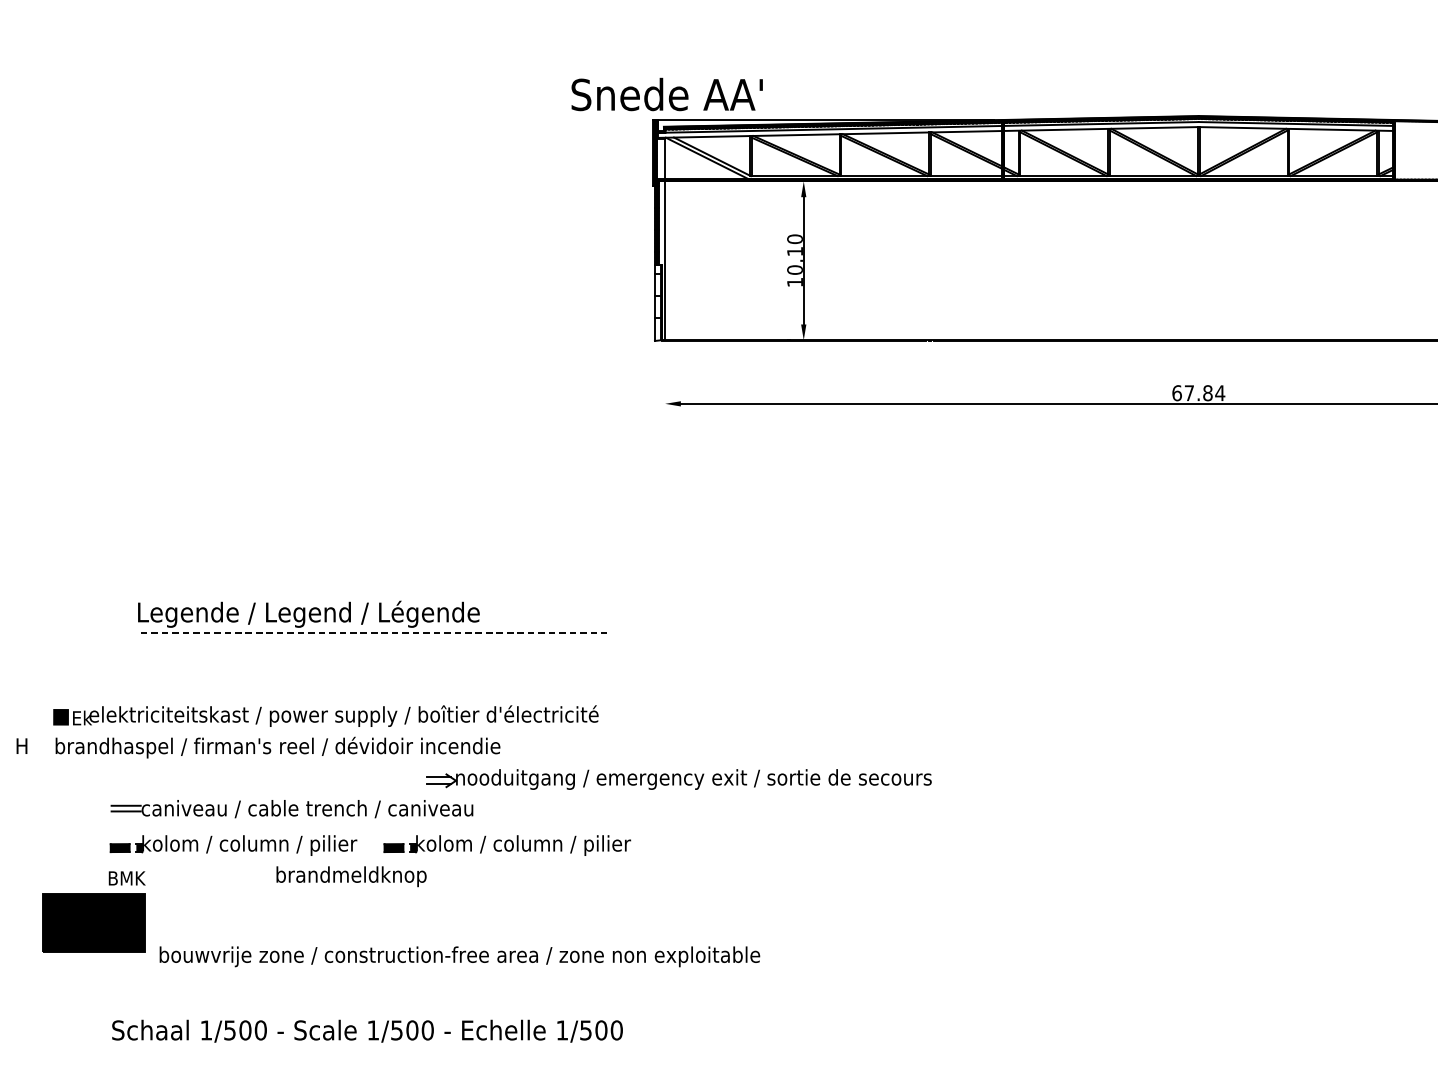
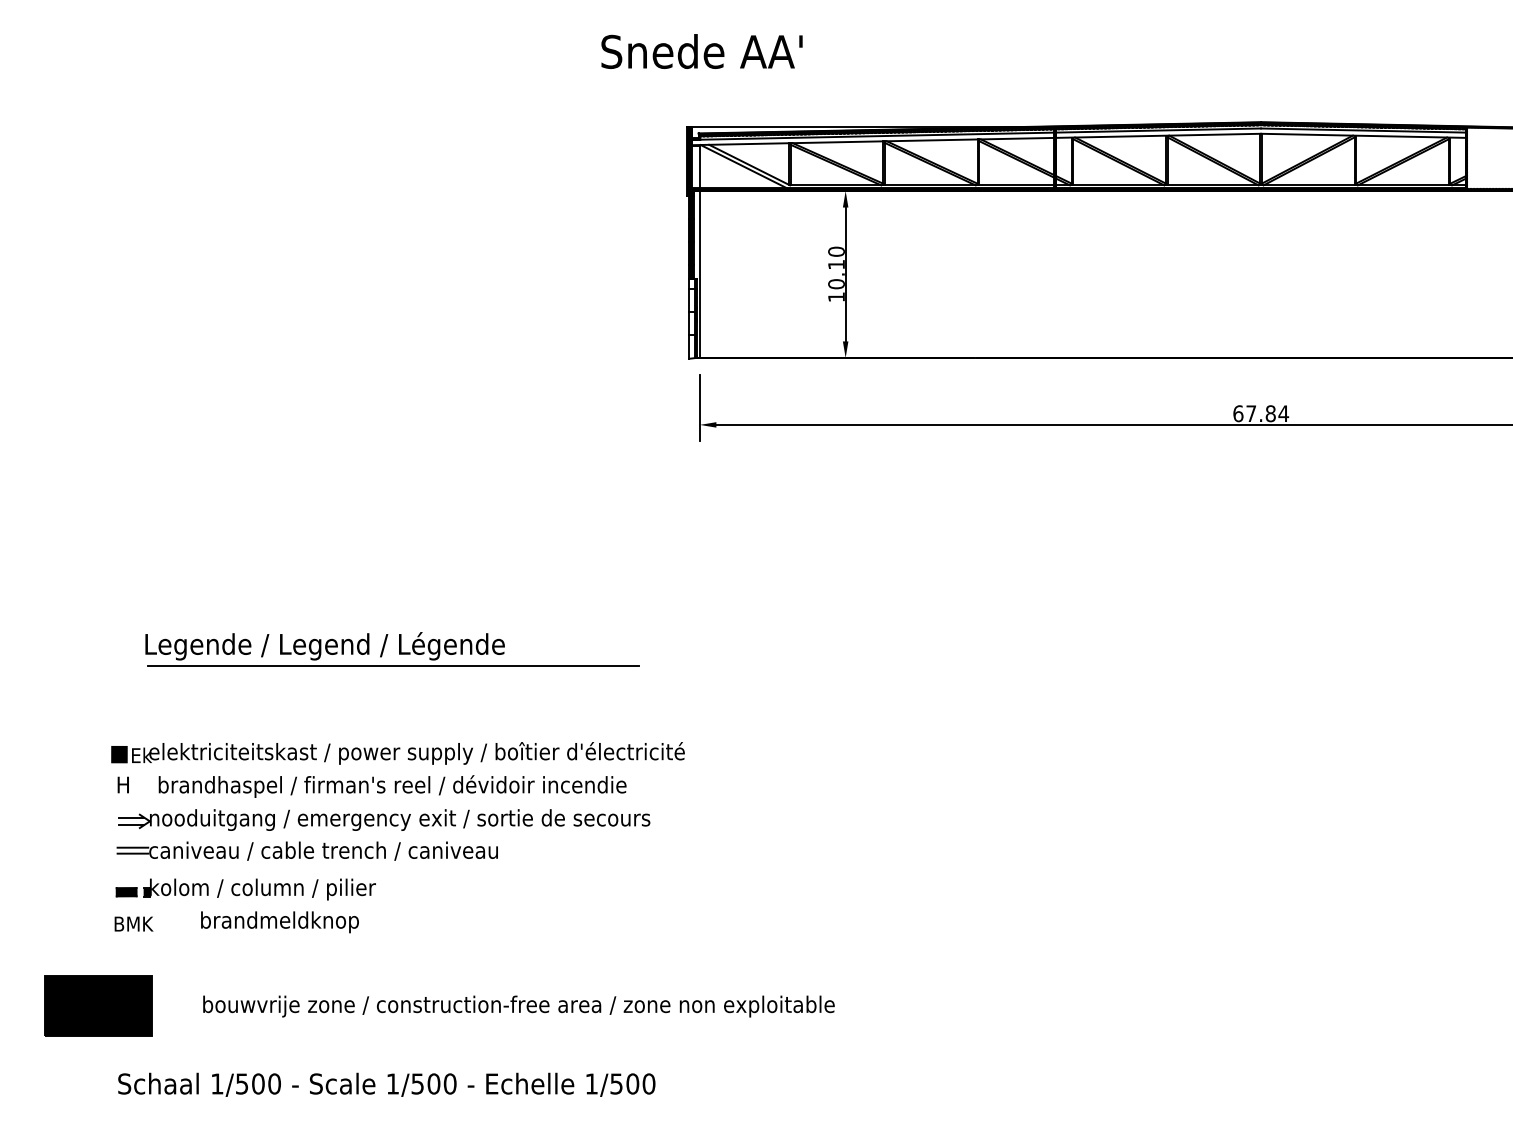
text: (666, 94) -> (701, 51), moved
line: (664, 387) -> (699, 407), added
line: (374, 632) -> (394, 665), dashed -> solid
part: (325, 716) -> (397, 753), moved
text: (257, 747) -> (371, 786), moved
part: (679, 778) -> (384, 819), moved
part: (506, 845) -> (533, 889), removed
text: (351, 876) -> (279, 922), moved
part: (93, 922) -> (98, 1005), moved
text: (459, 956) -> (518, 1006), moved

